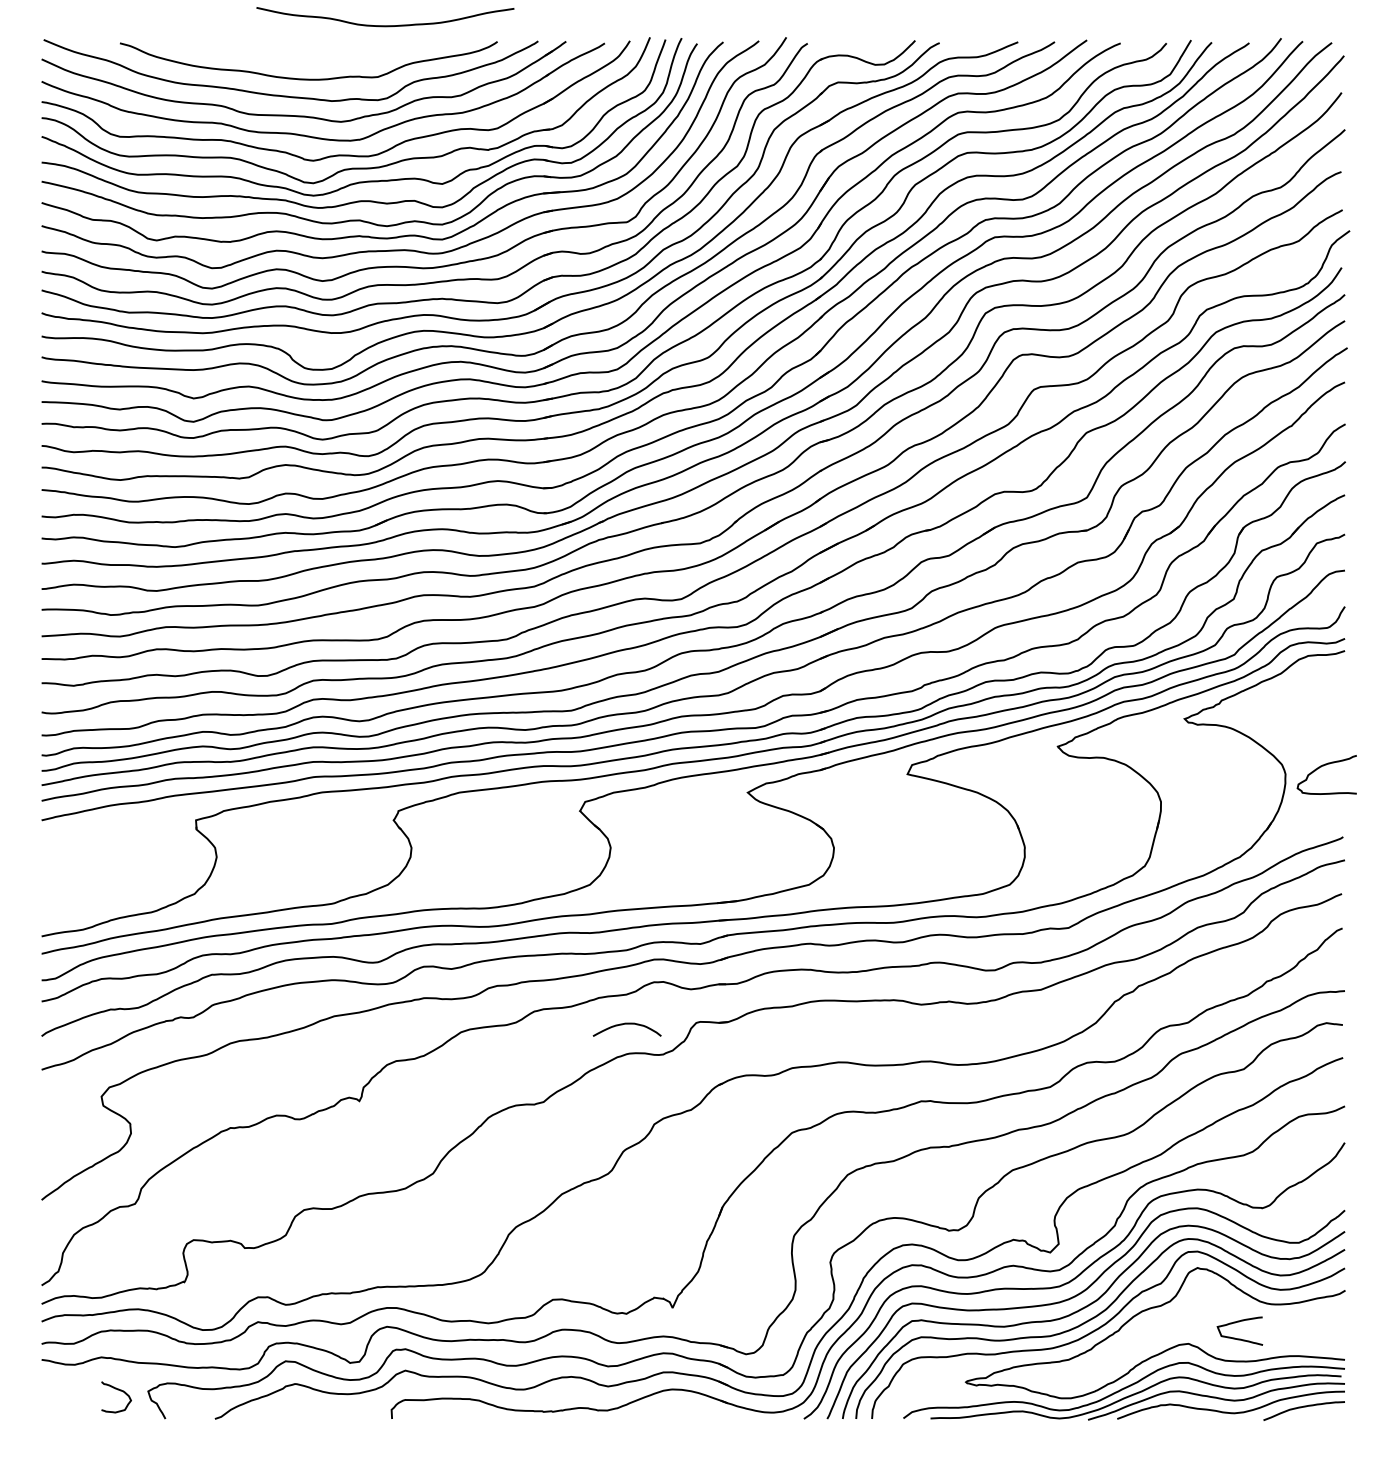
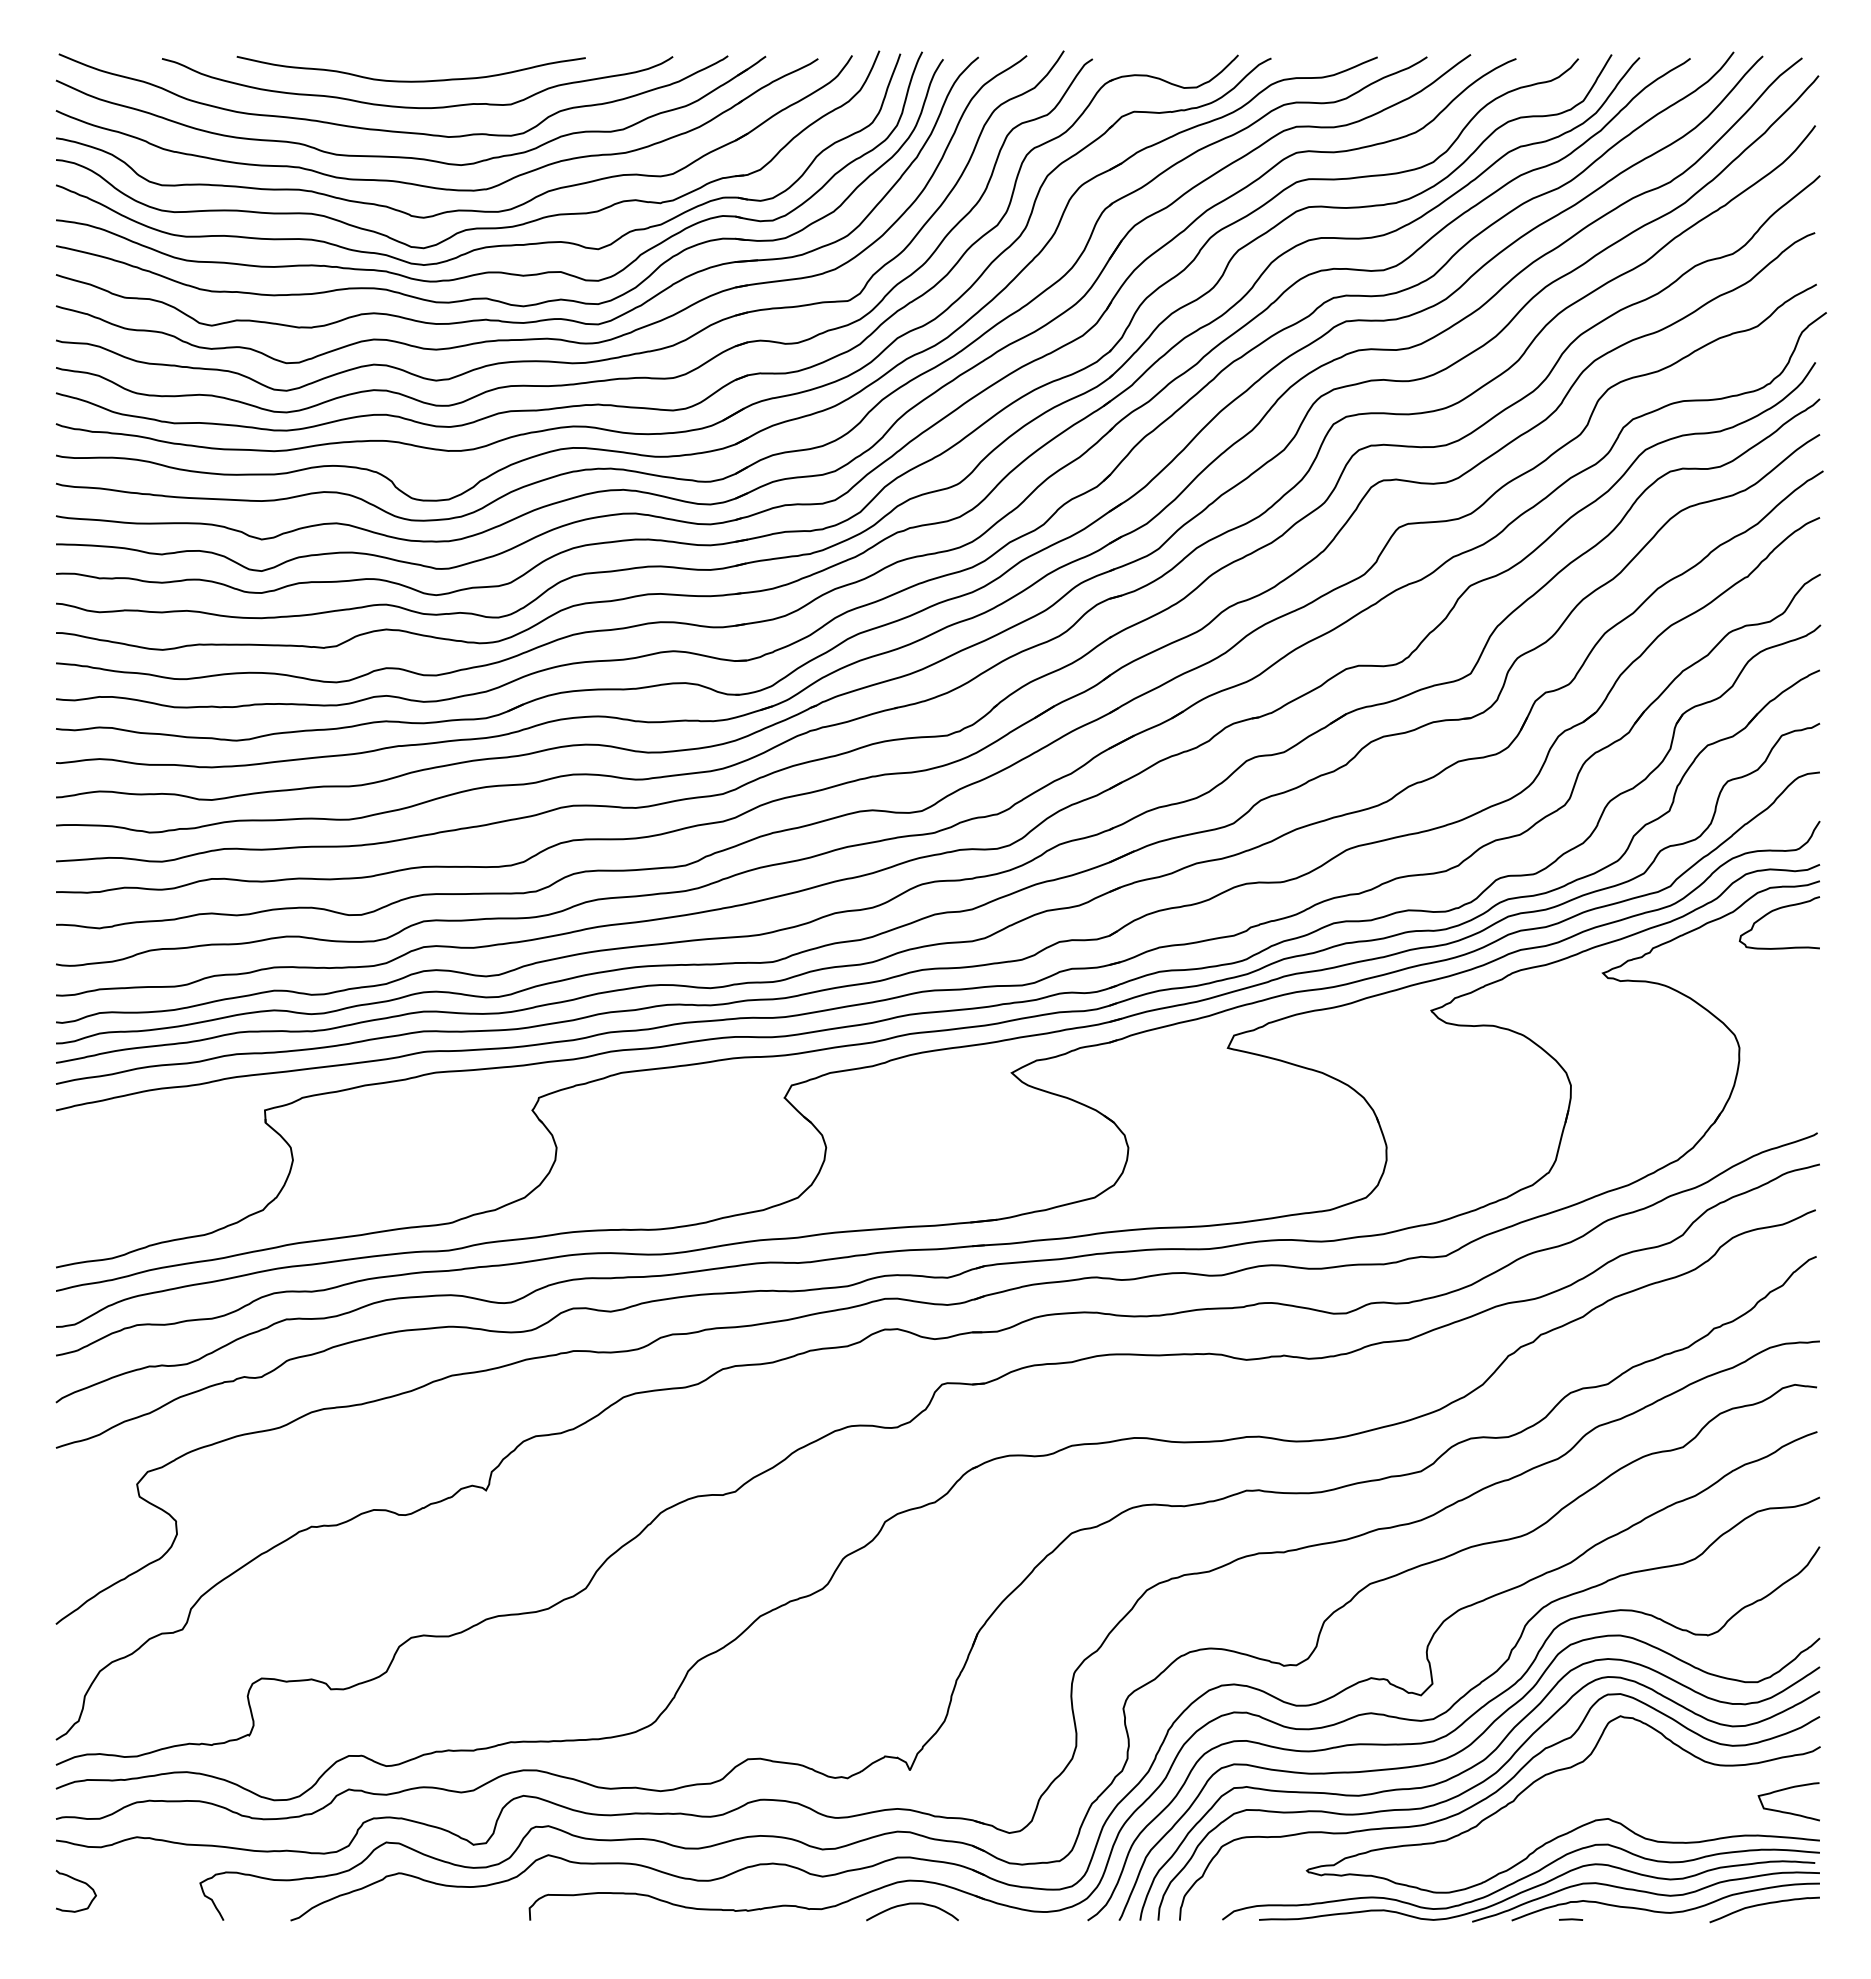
curve: (384, 25) -> (410, 80), moved
curve: (1323, 766) -> (1774, 911), moved
curve: (627, 1024) -> (912, 1904), moved
curve: (1238, 1338) -> (1786, 1811), moved
curve: (117, 1390) -> (77, 1881), moved
line: (1161, 1418) -> (1571, 1919), added

